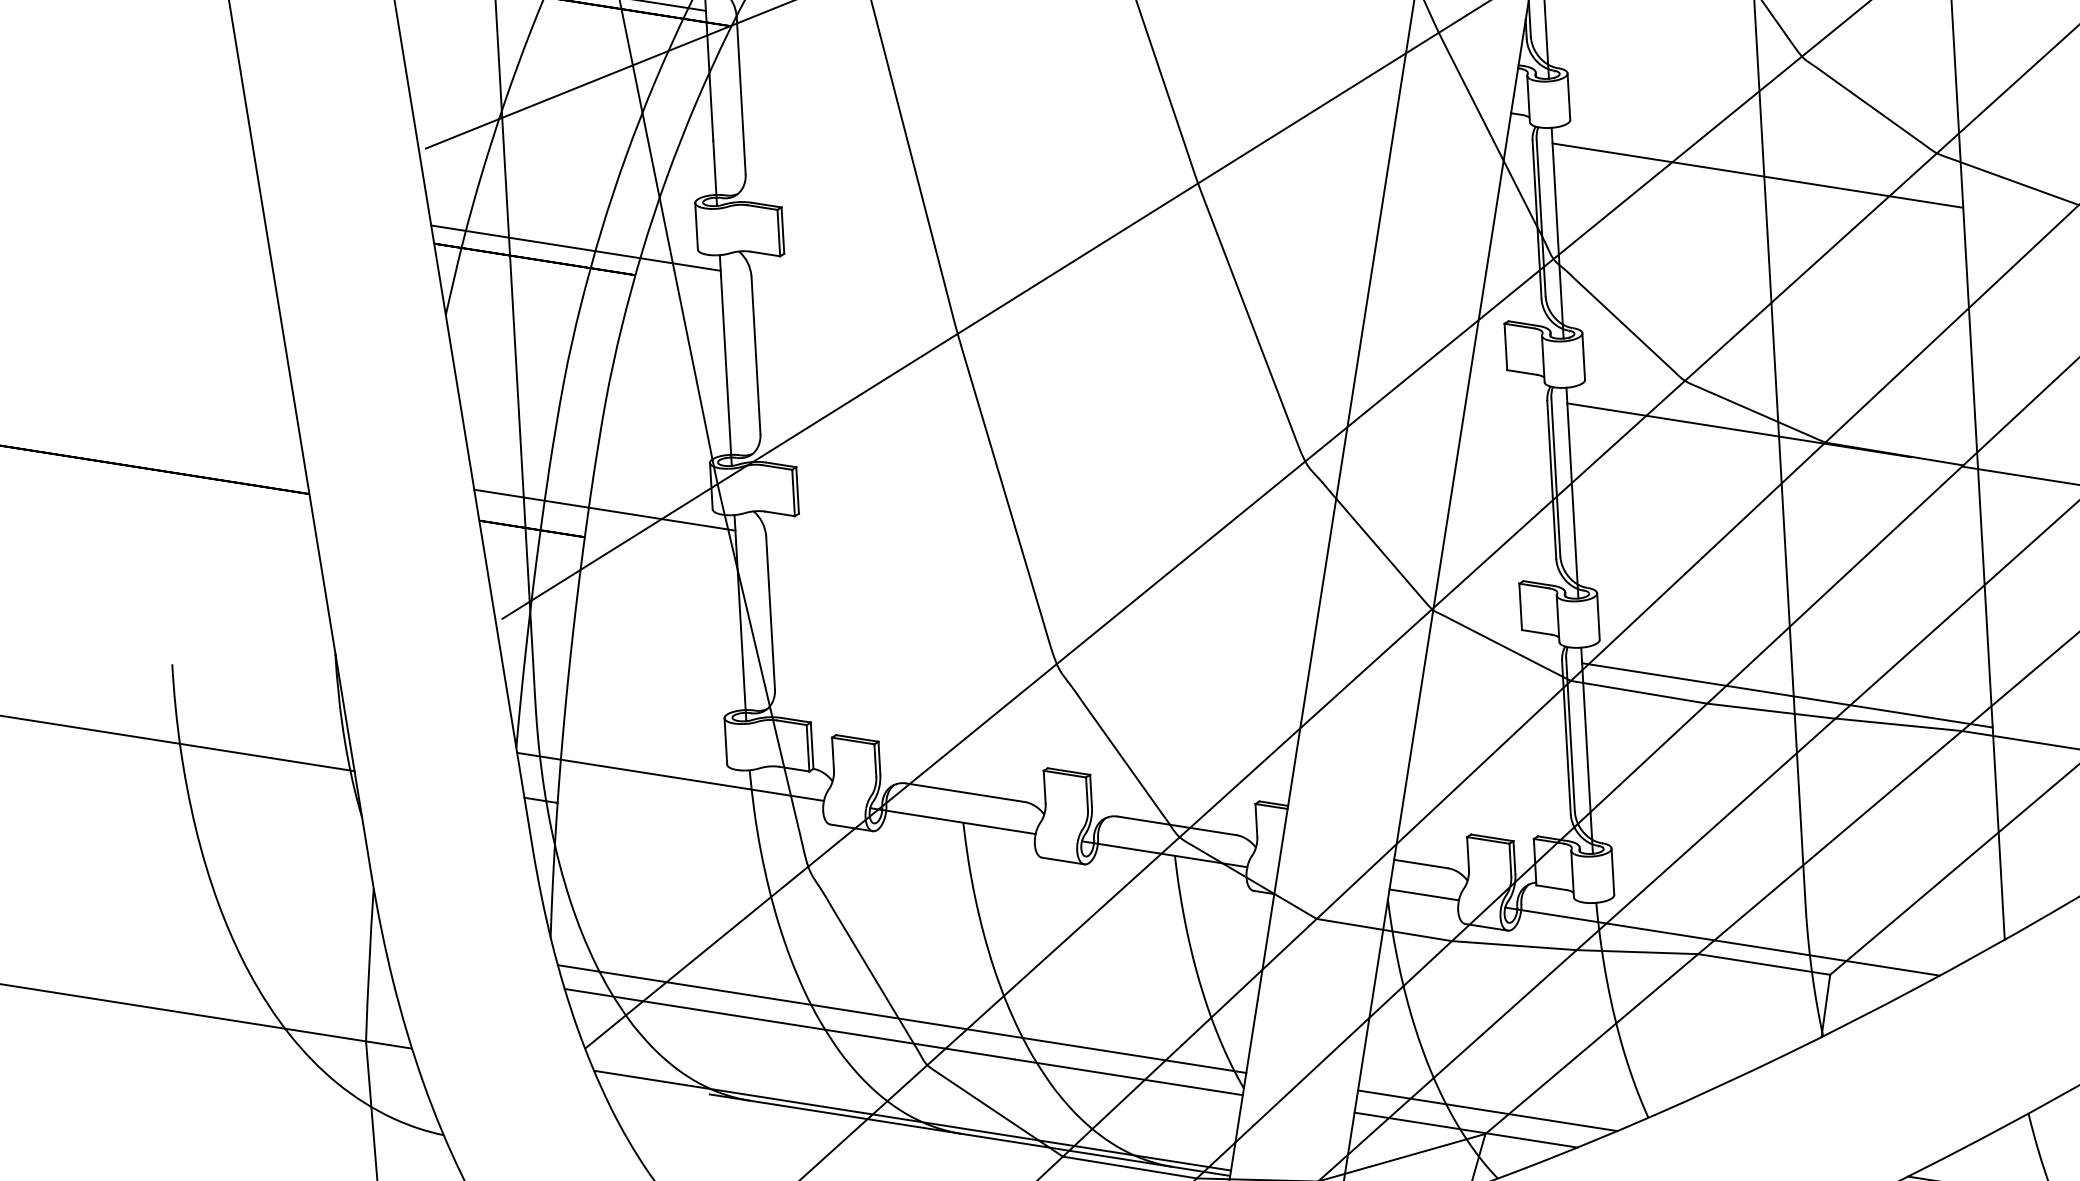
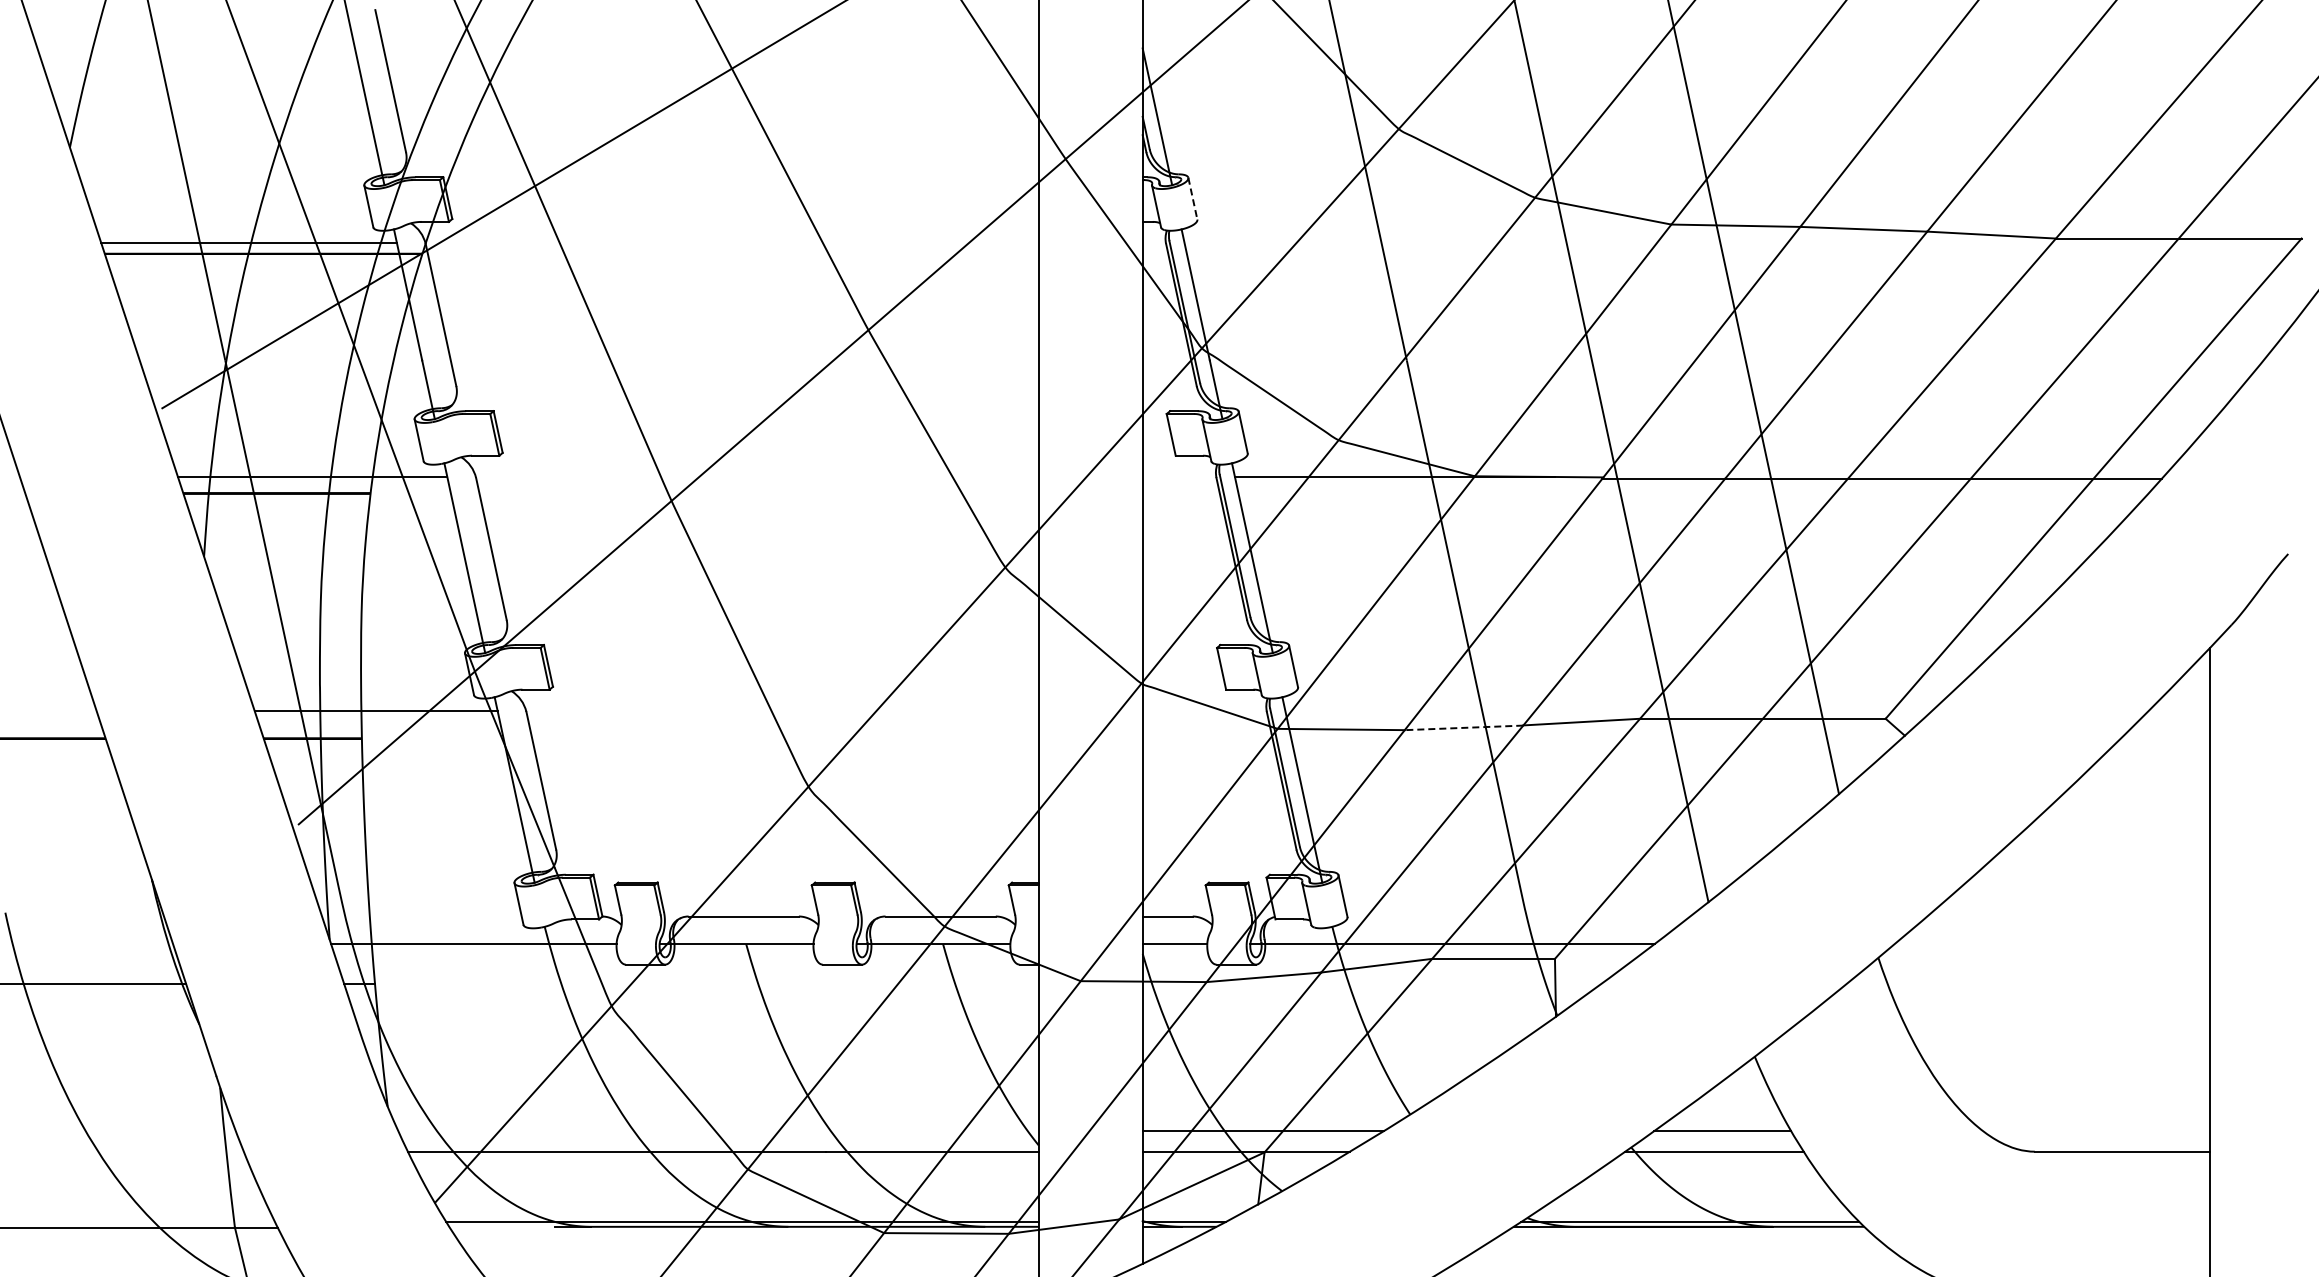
line: (1568, 97) -> (1192, 199), solid -> dashed
line: (1757, 175) -> (1375, 243), removed
line: (1787, 695) -> (1476, 711), removed
line: (1770, 710) -> (1463, 727), solid -> dashed
line: (902, 1019) -> (718, 1131), removed

